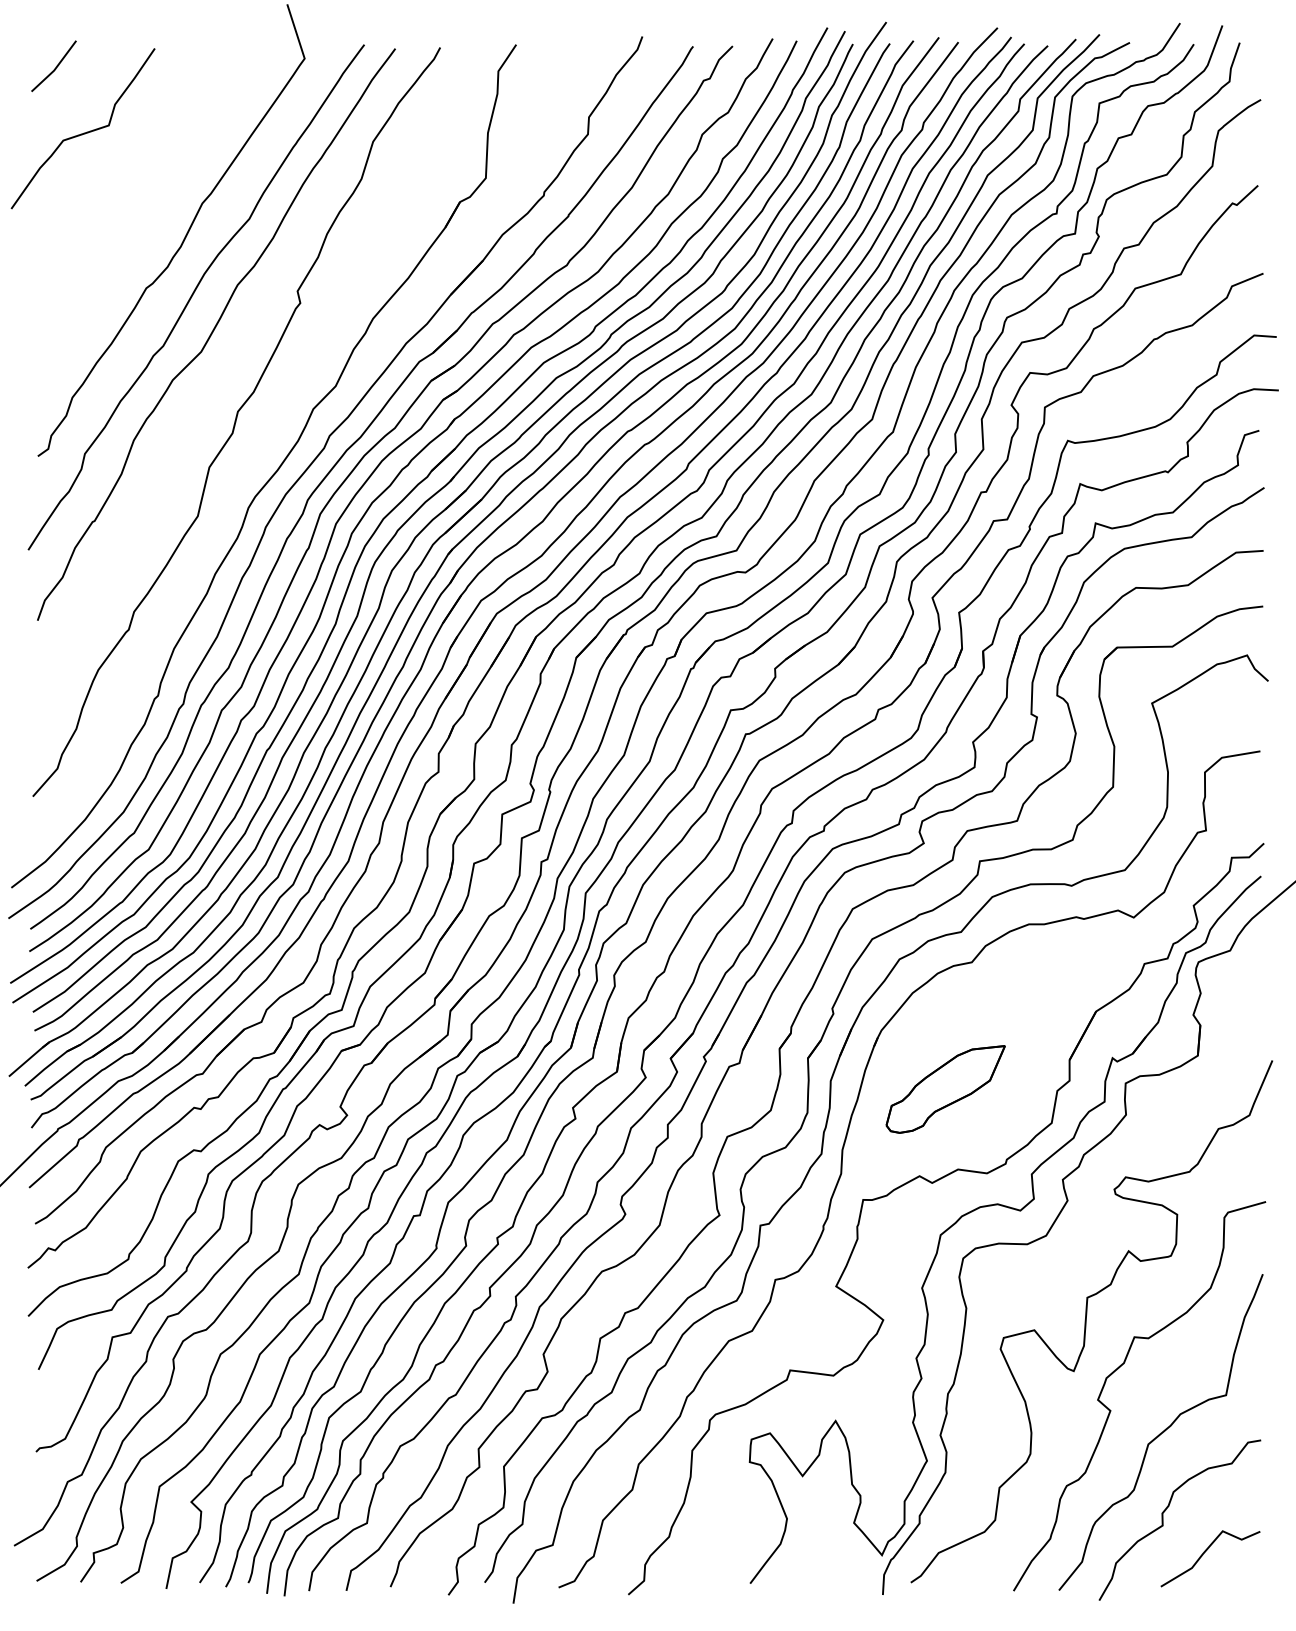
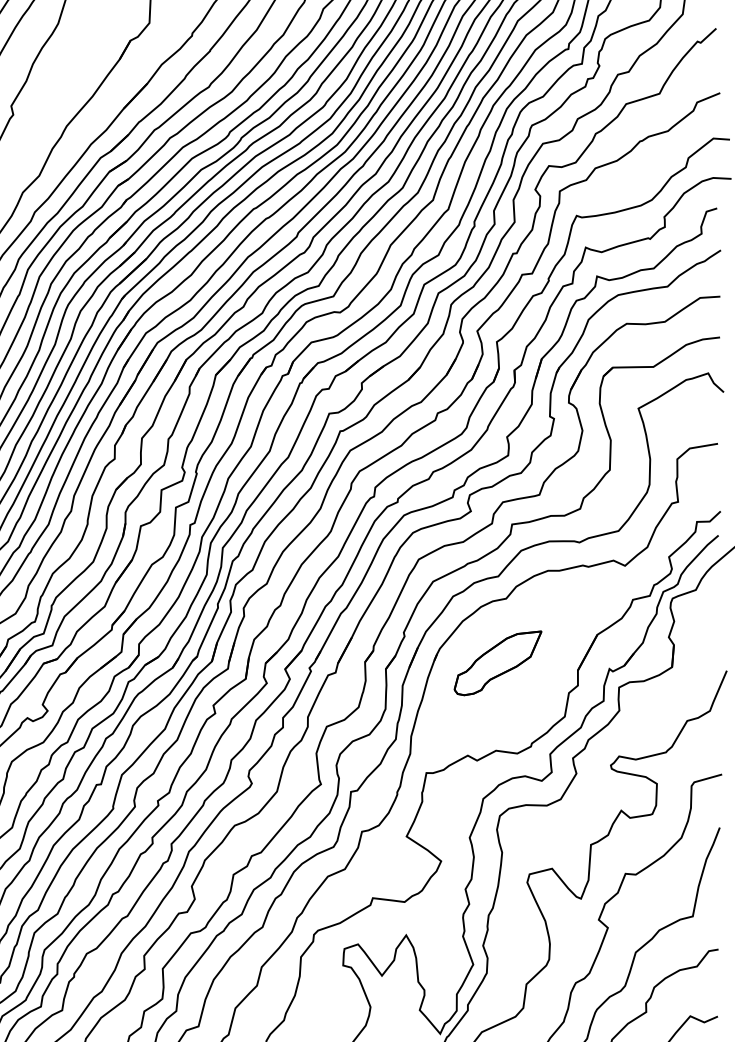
part: (945, 1089) -> (497, 663), moved

